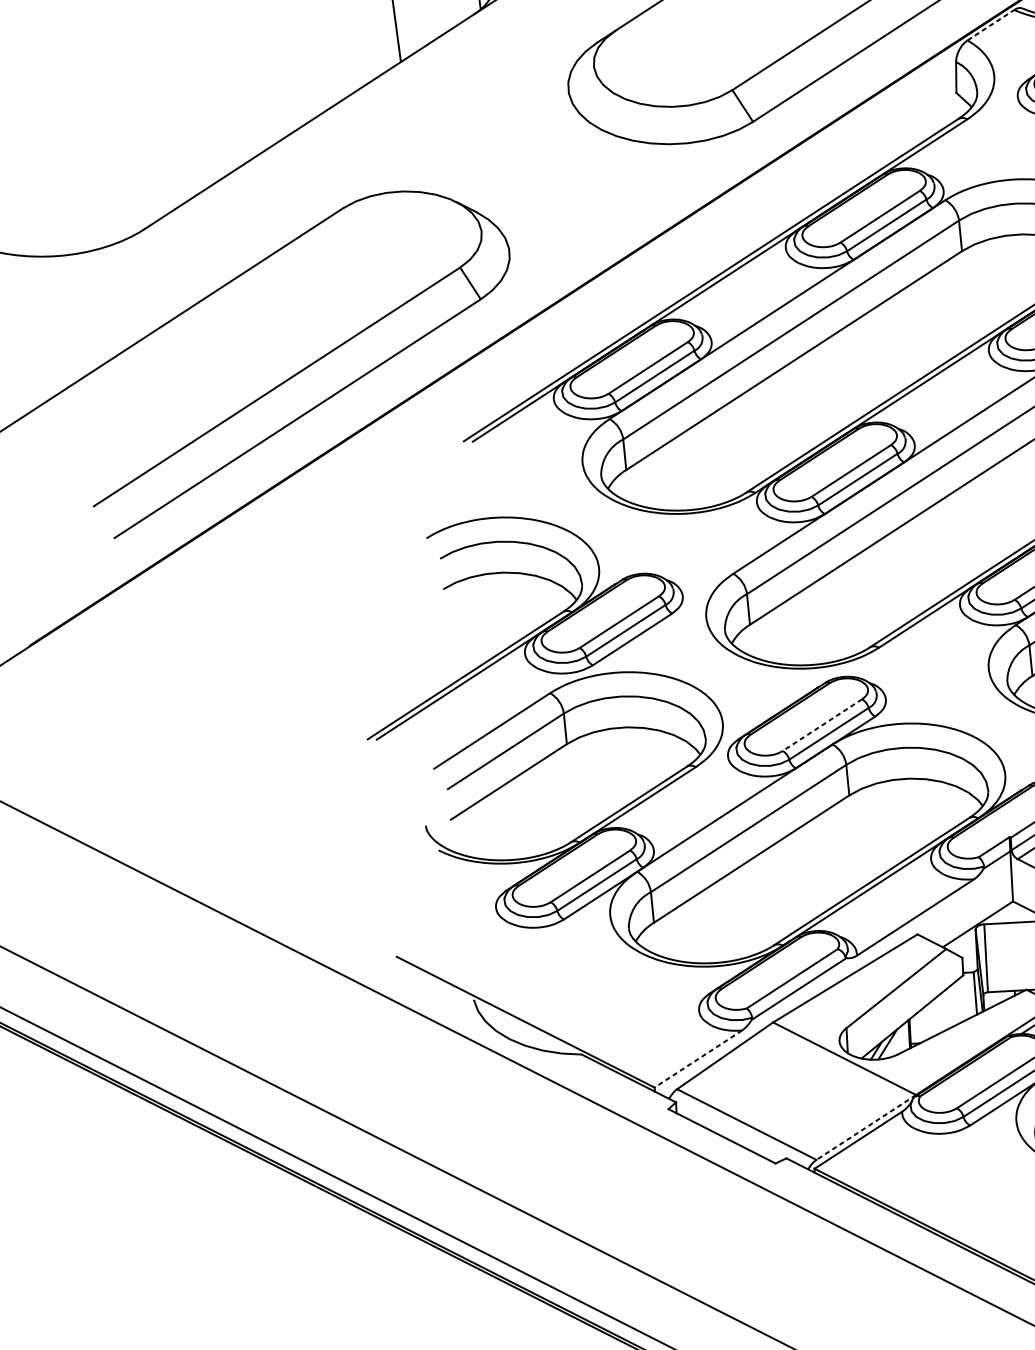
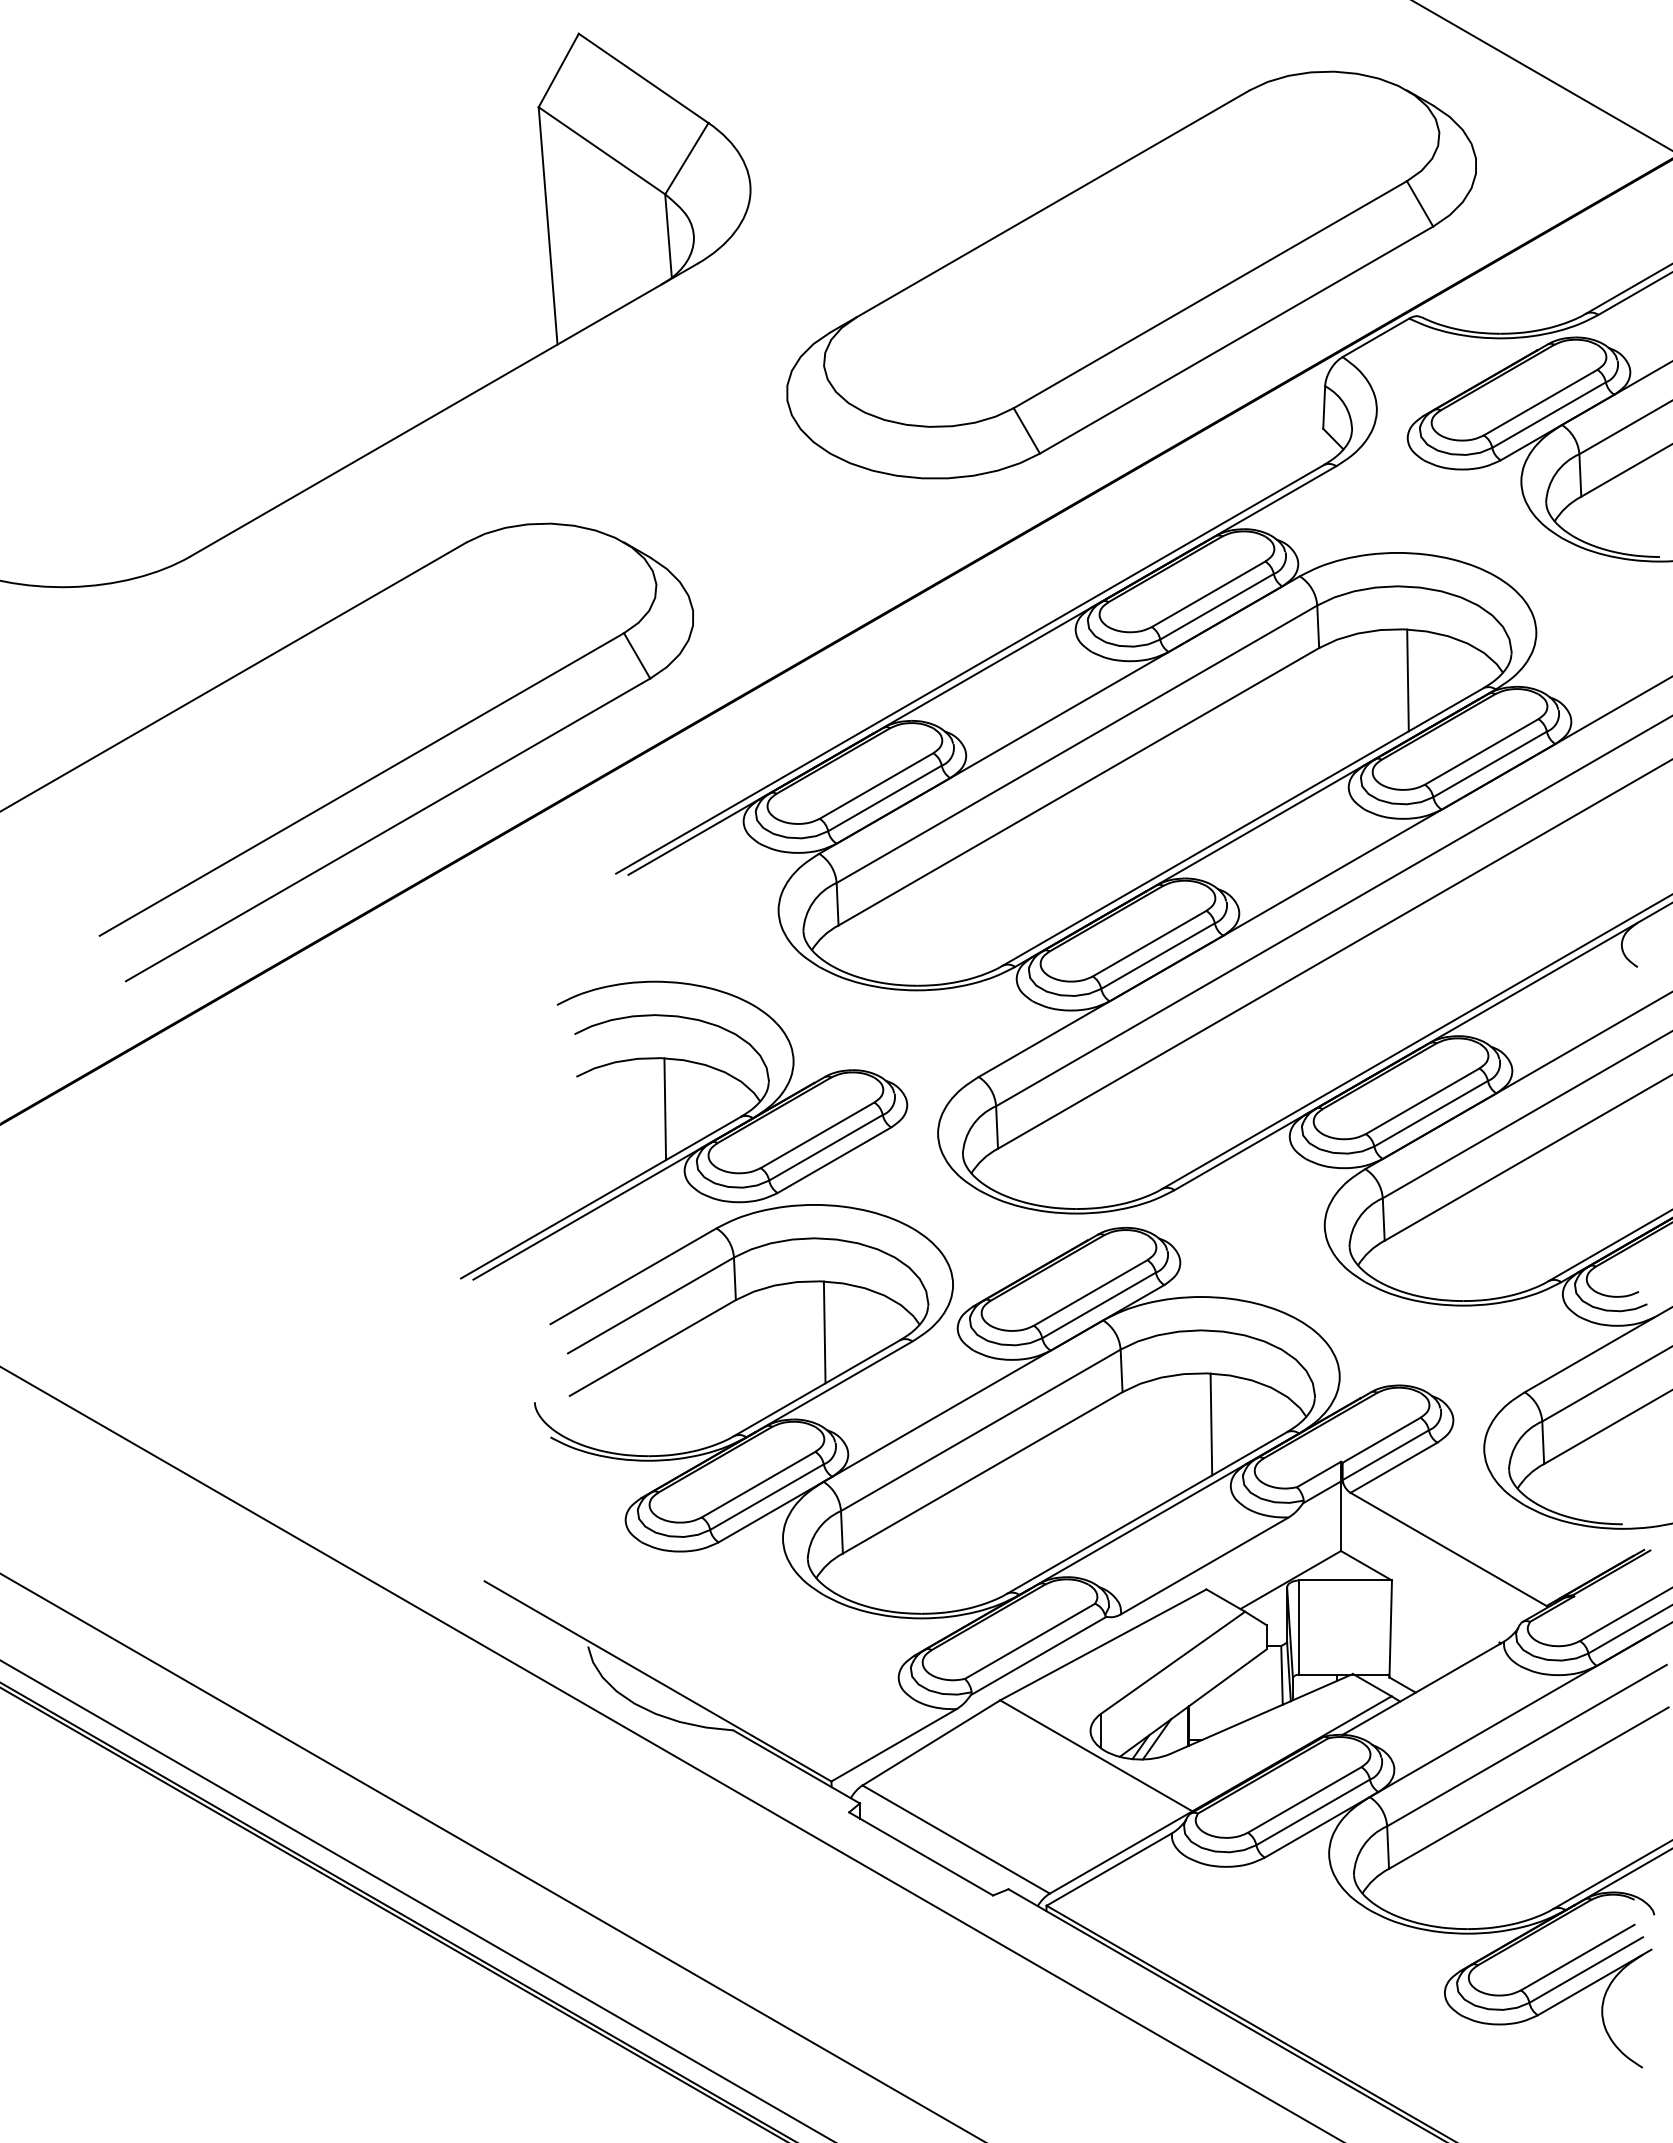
line: (991, 24) -> (1376, 337), dashed -> solid
line: (1027, 271) -> (1407, 680), added
line: (508, 609) -> (665, 1109), added
line: (822, 724) -> (1090, 1292), dashed -> solid
line: (632, 764) -> (824, 1332), added
line: (914, 815) -> (1211, 1424), added
line: (697, 1059) -> (893, 1745), dashed -> solid
line: (865, 1127) -> (1120, 1852), dashed -> solid

